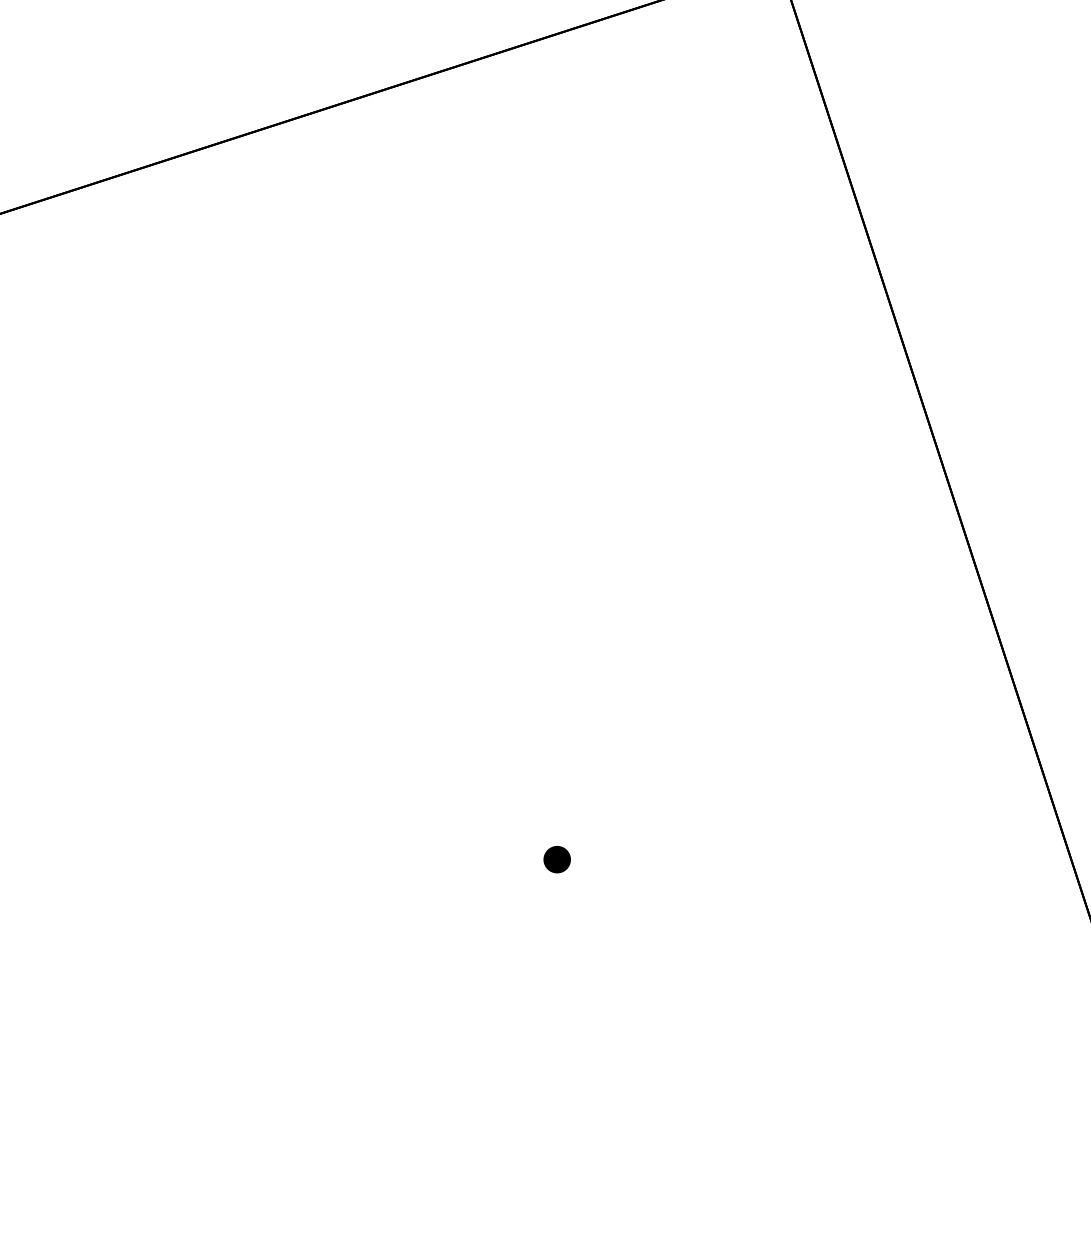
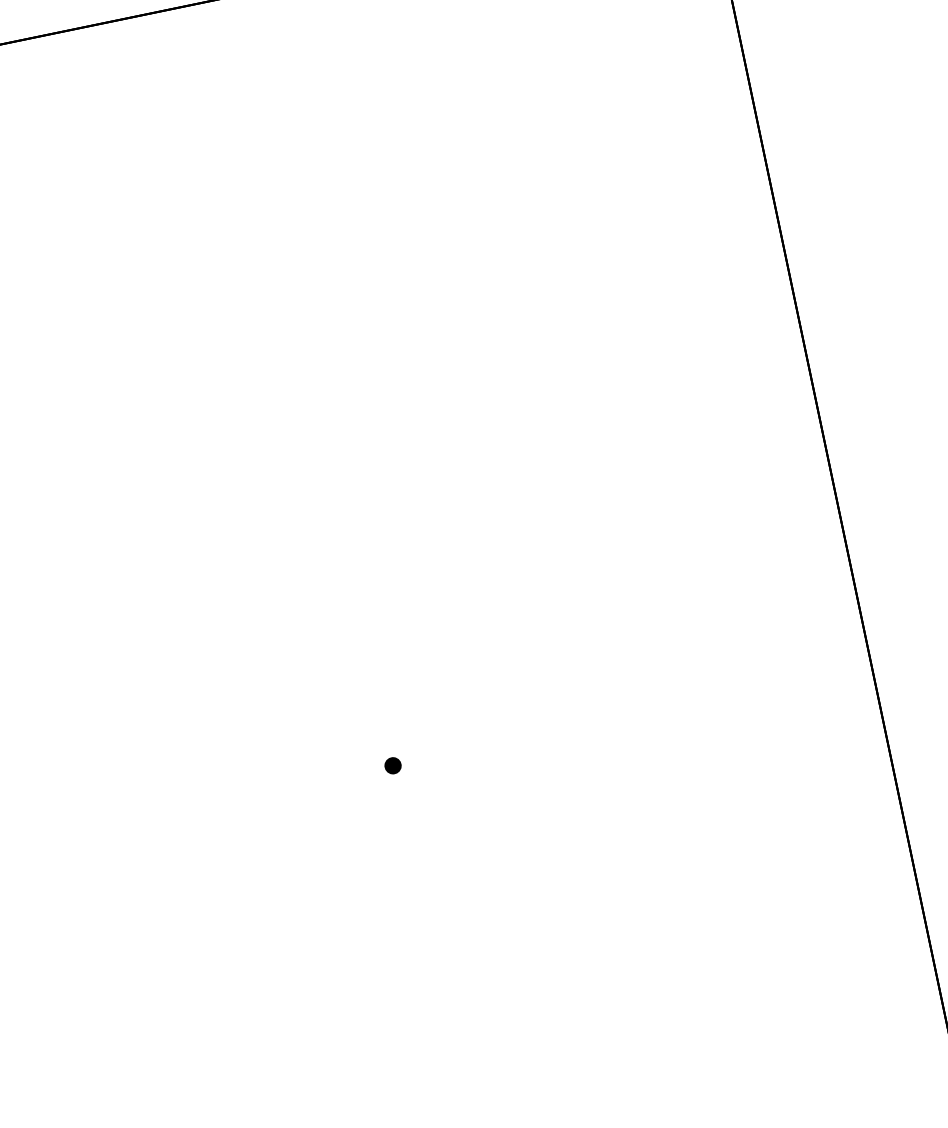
part: (556, 859) -> (392, 765), size x0.6

